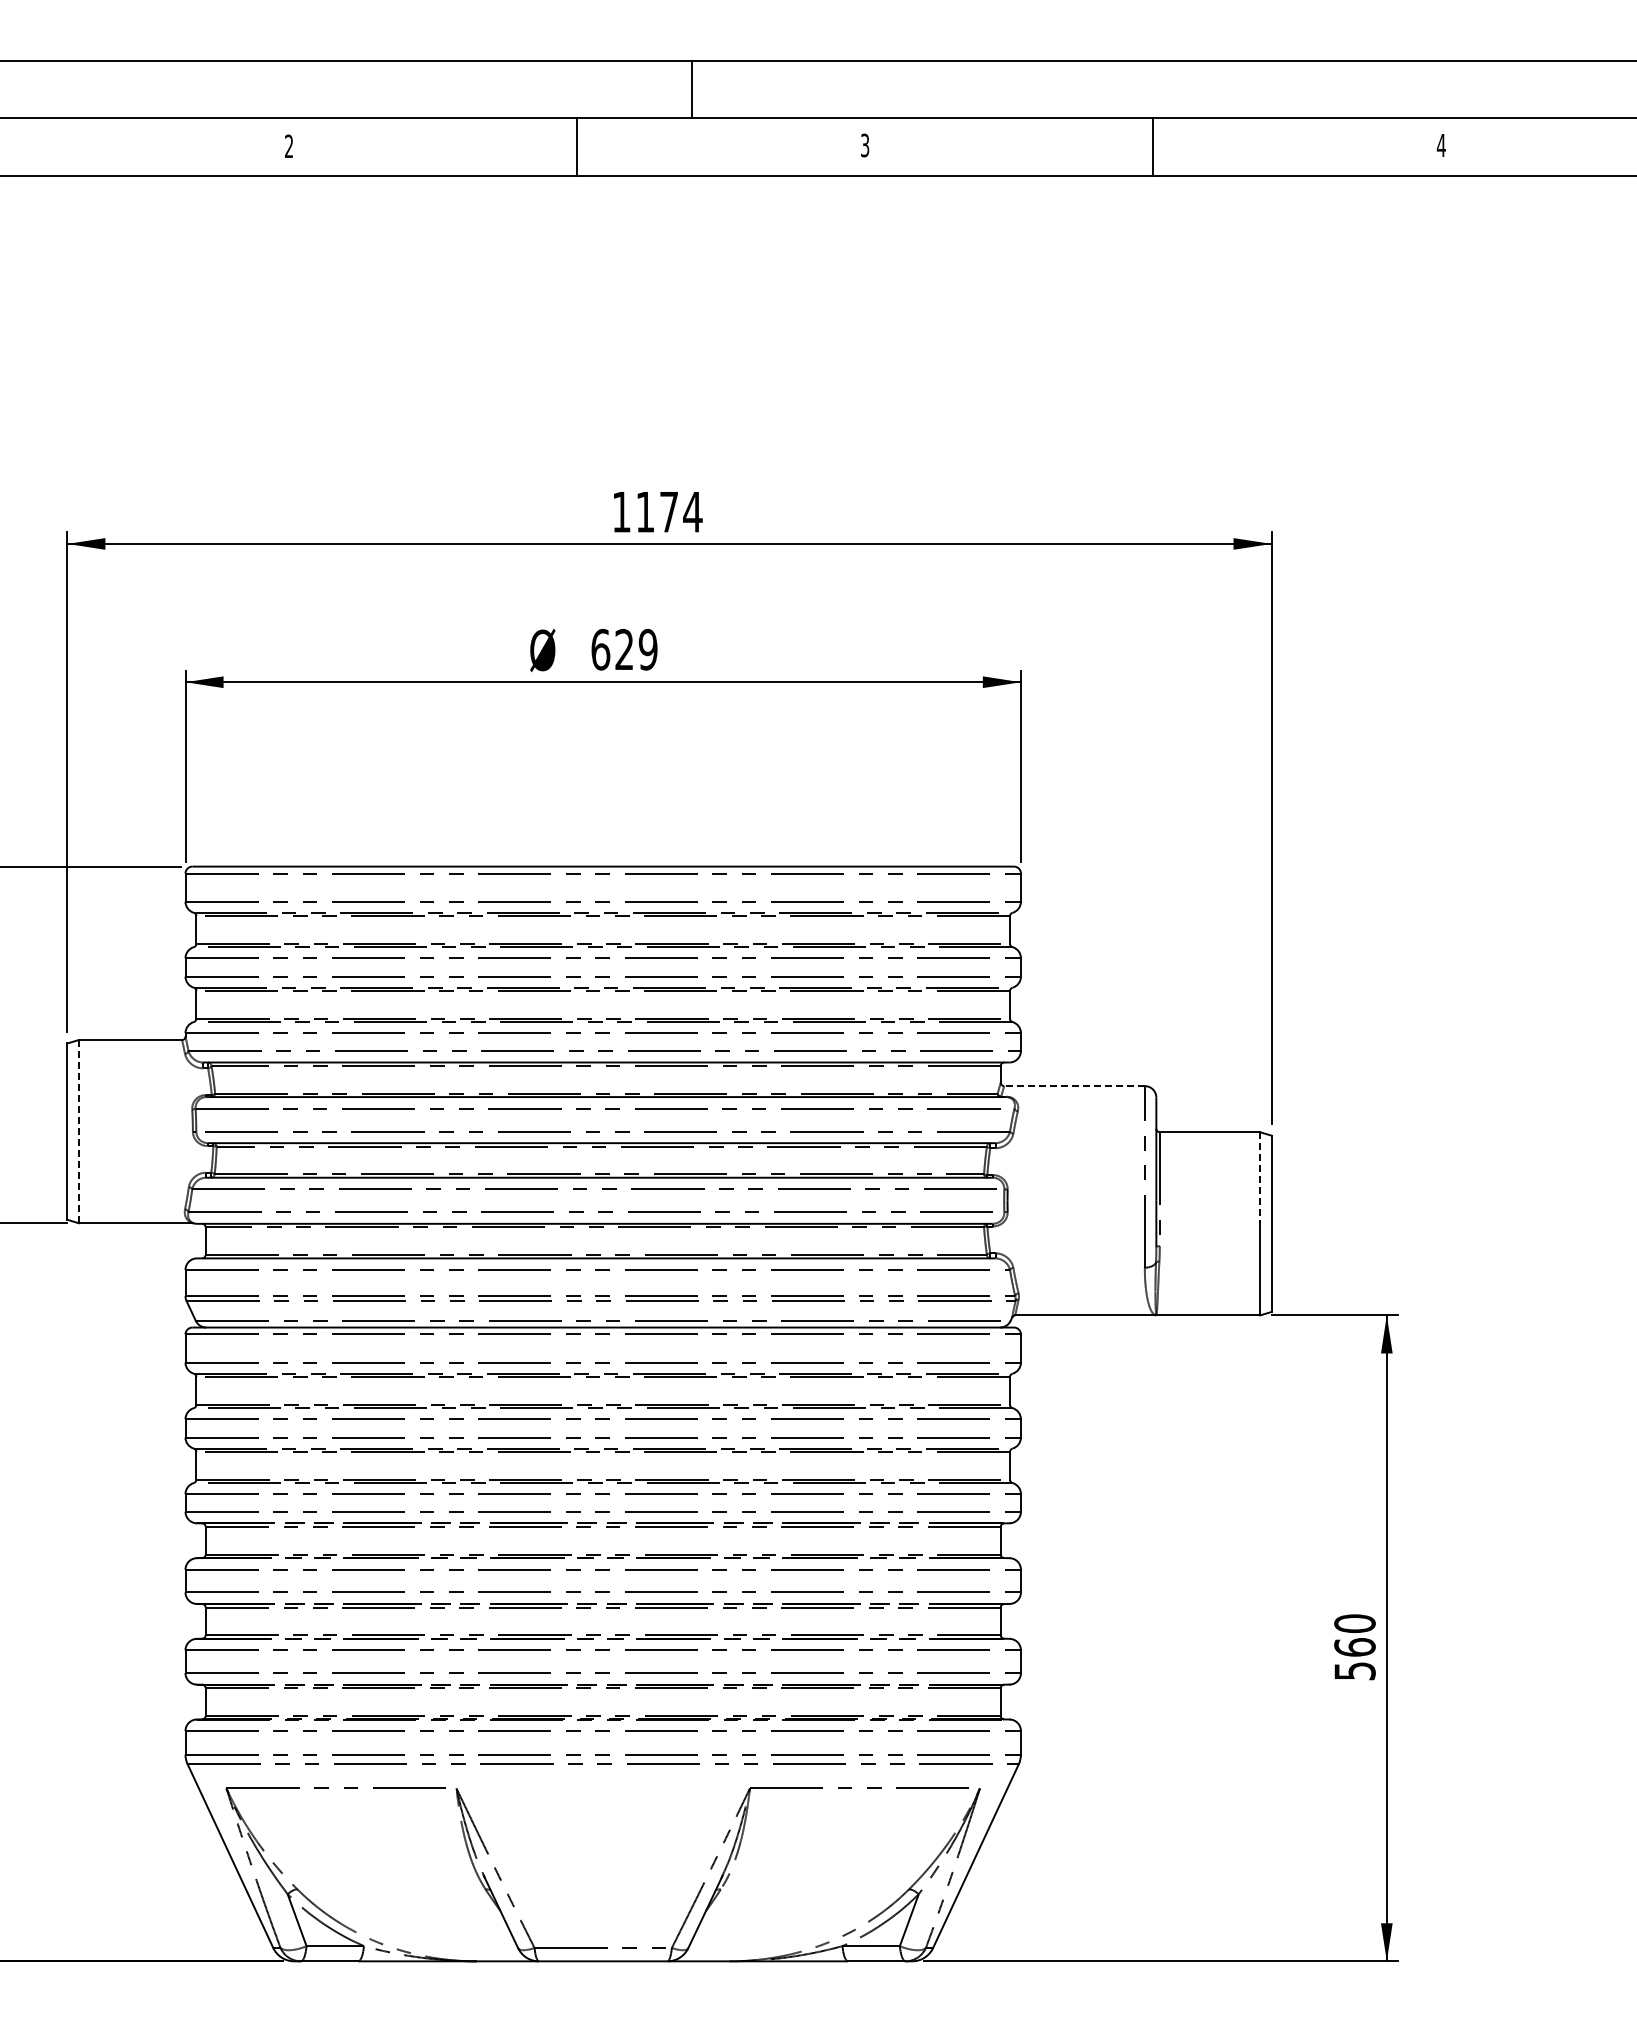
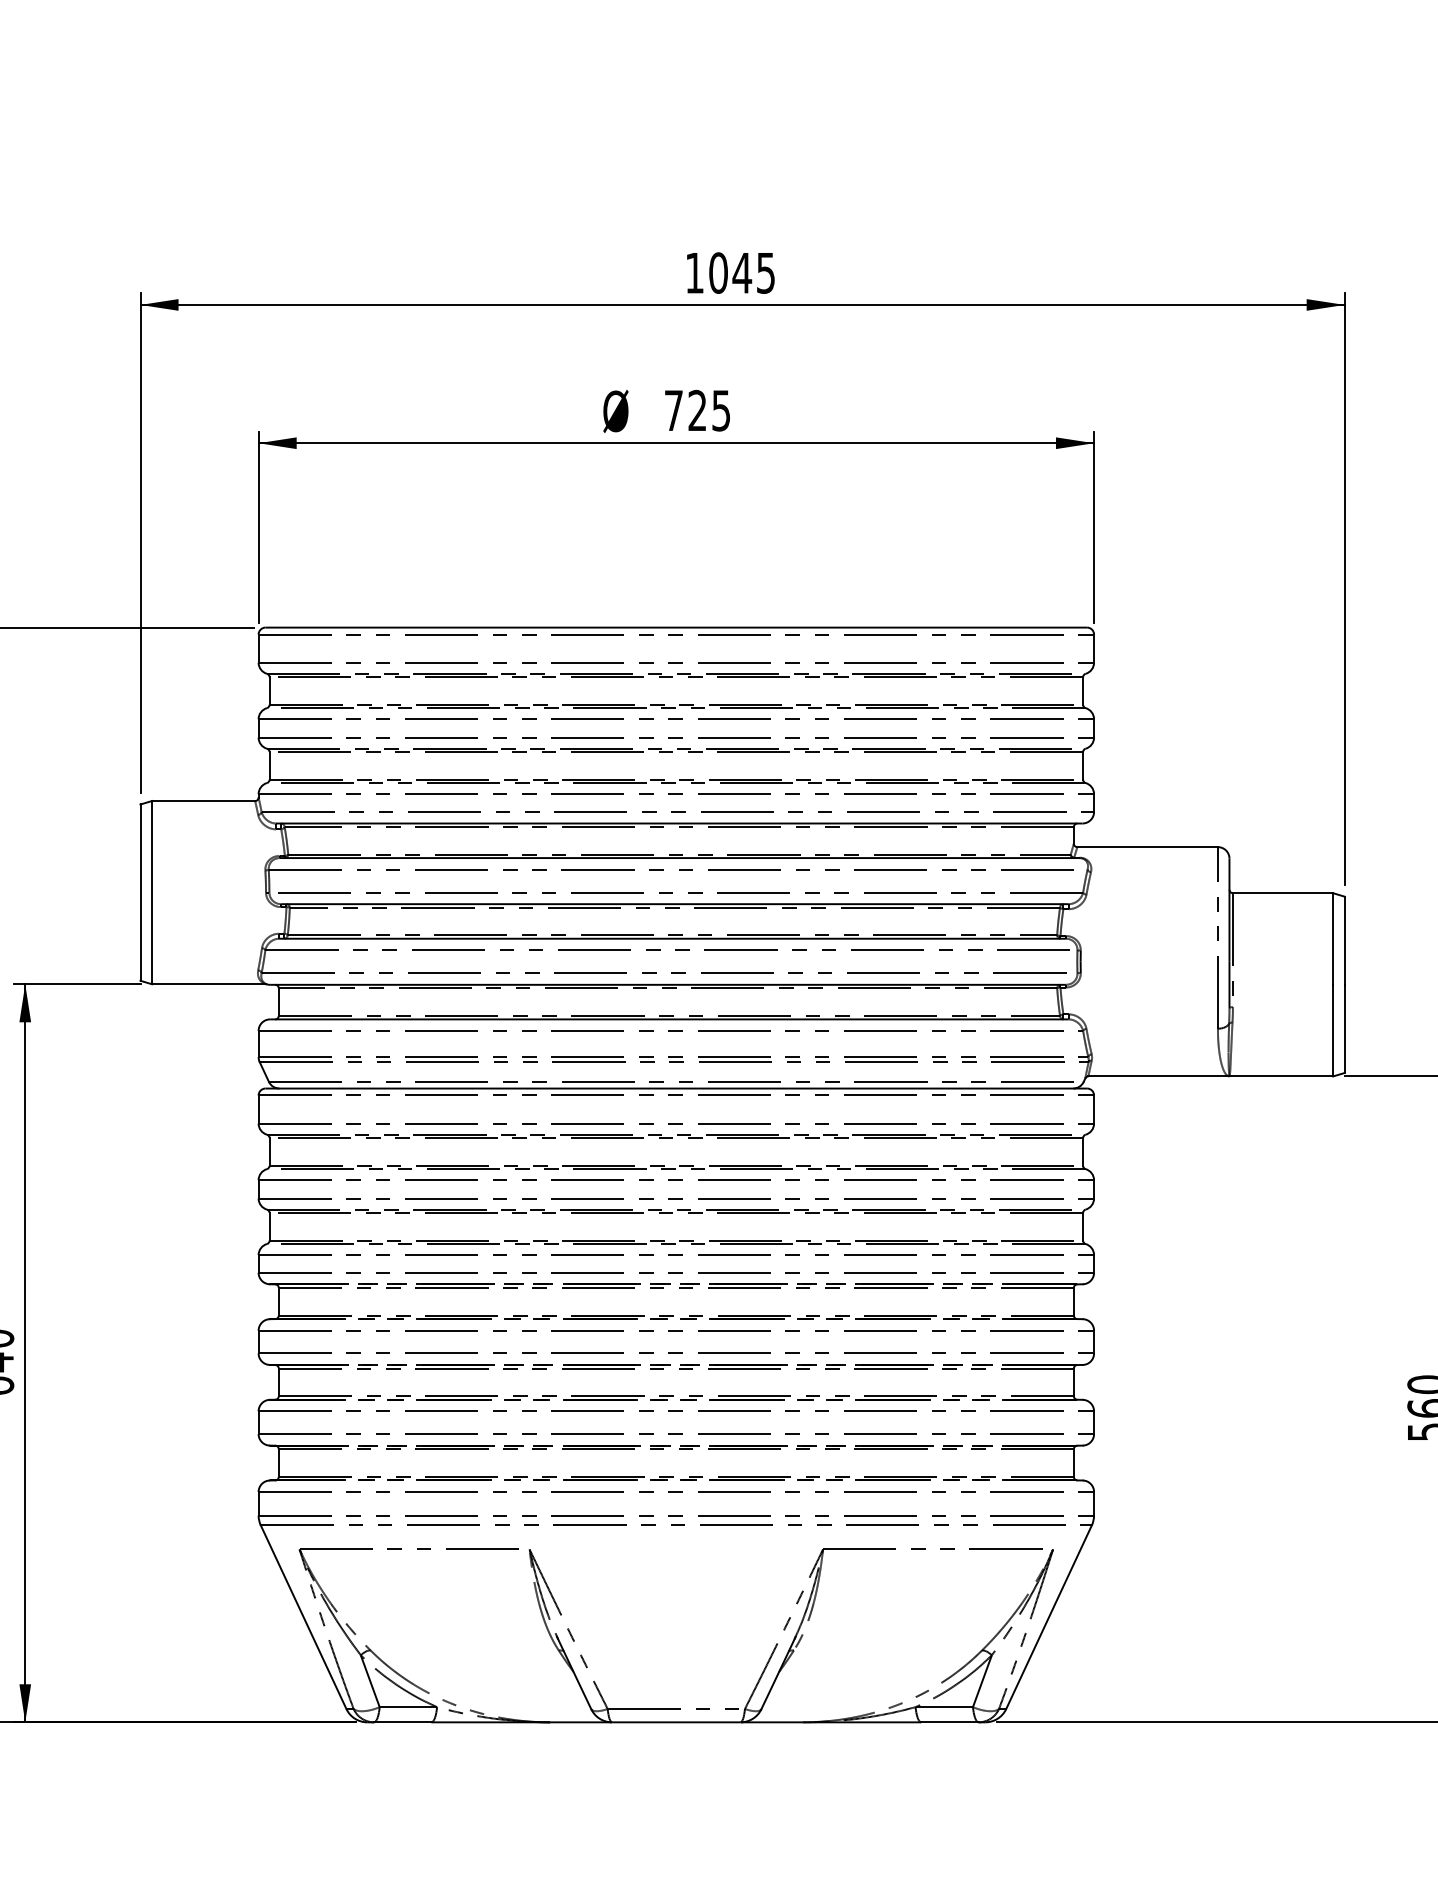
text: (669, 511) -> (742, 272), 1174 -> 1045
text: (624, 649) -> (697, 410), 629 -> 725
line: (1074, 1086) -> (1147, 847), dashed -> solid
line: (78, 1131) -> (151, 892), dashed -> solid
line: (1260, 1178) -> (1333, 939), dashed -> solid

